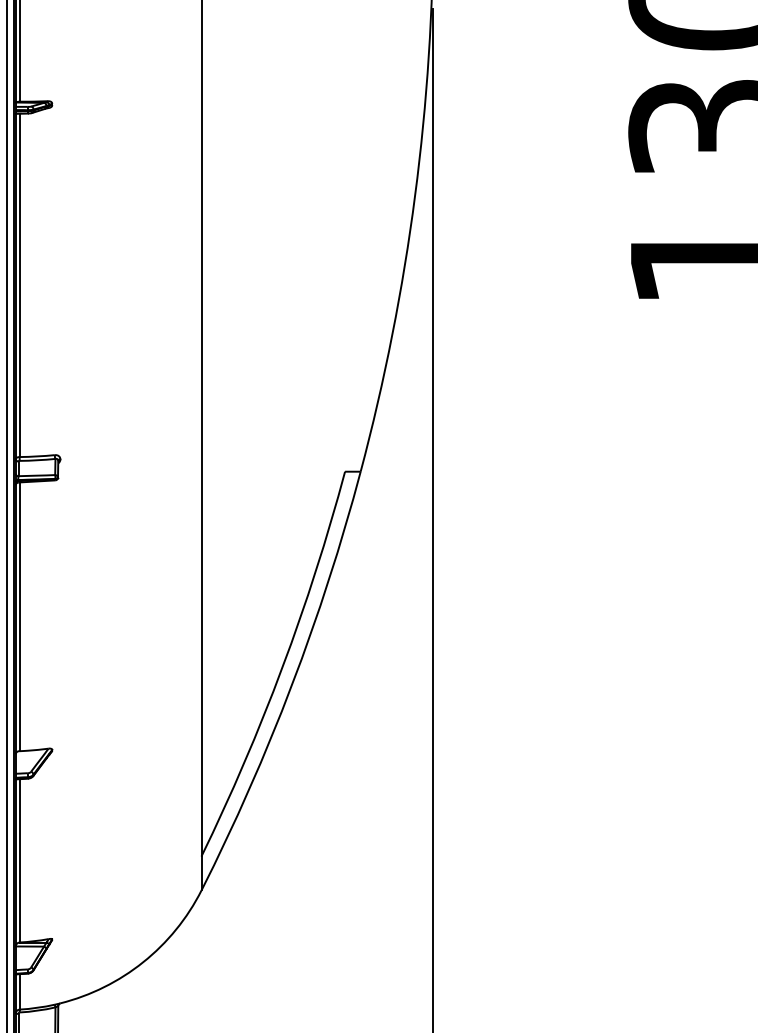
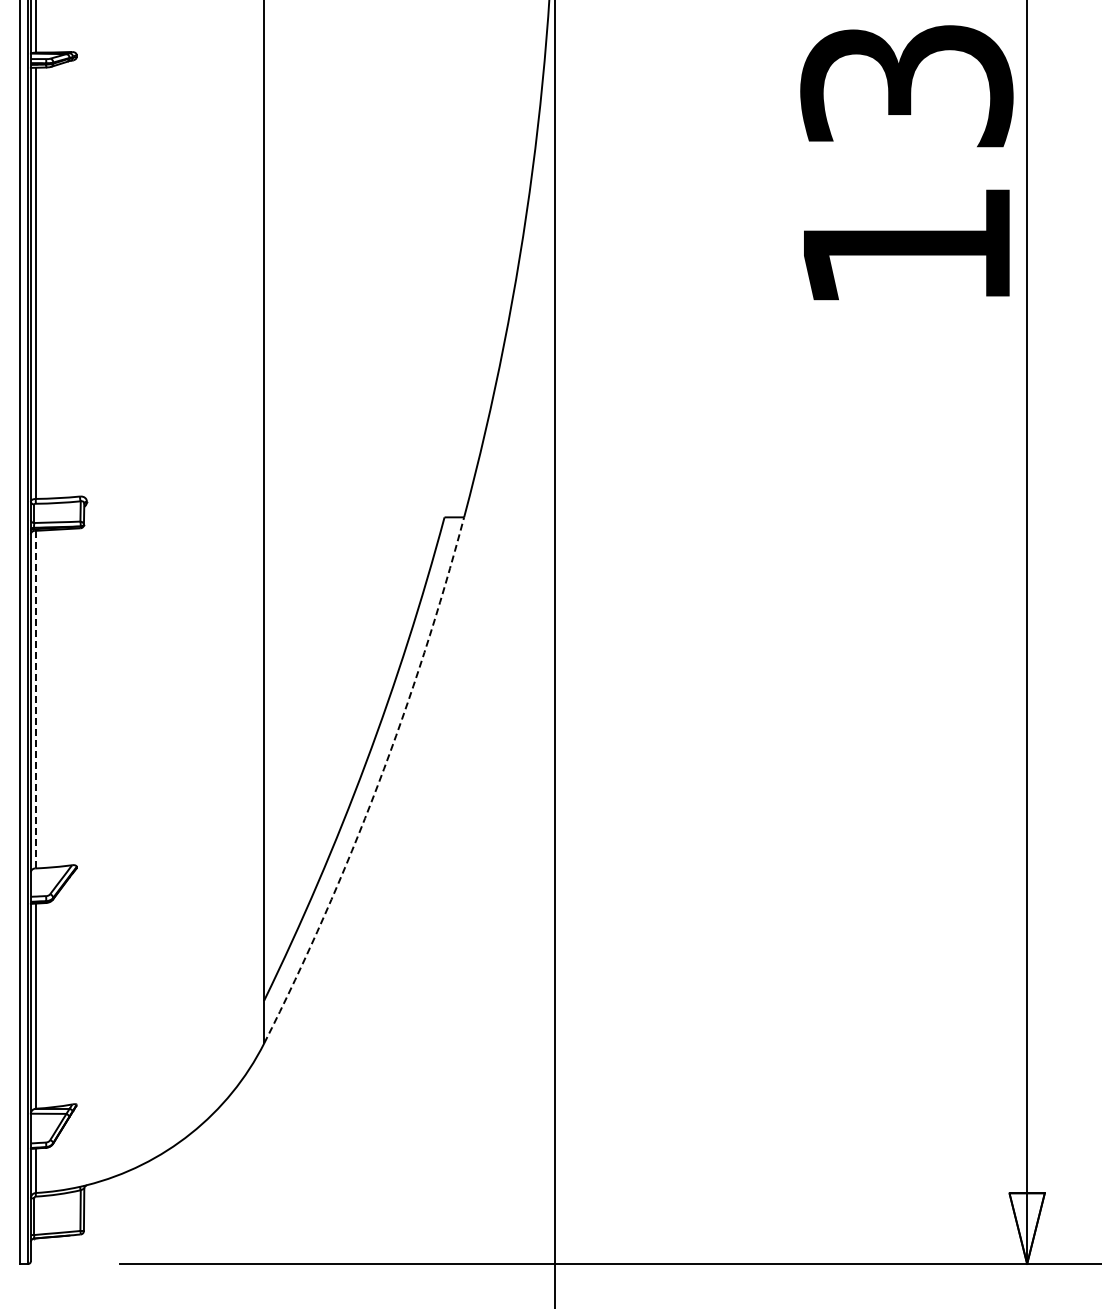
line: (19, 616) -> (35, 699), solid -> dashed
arc: (291, 685) -> (377, 785), solid -> dashed

